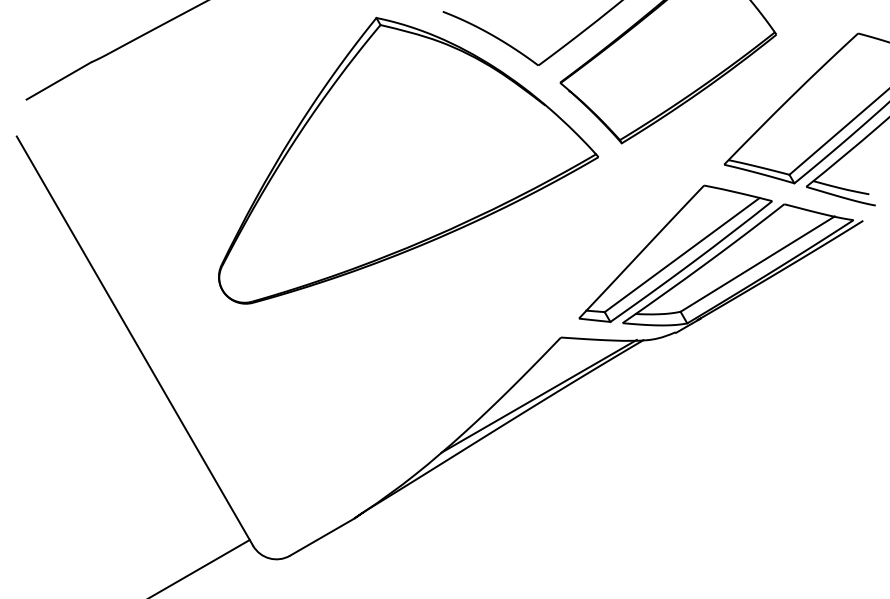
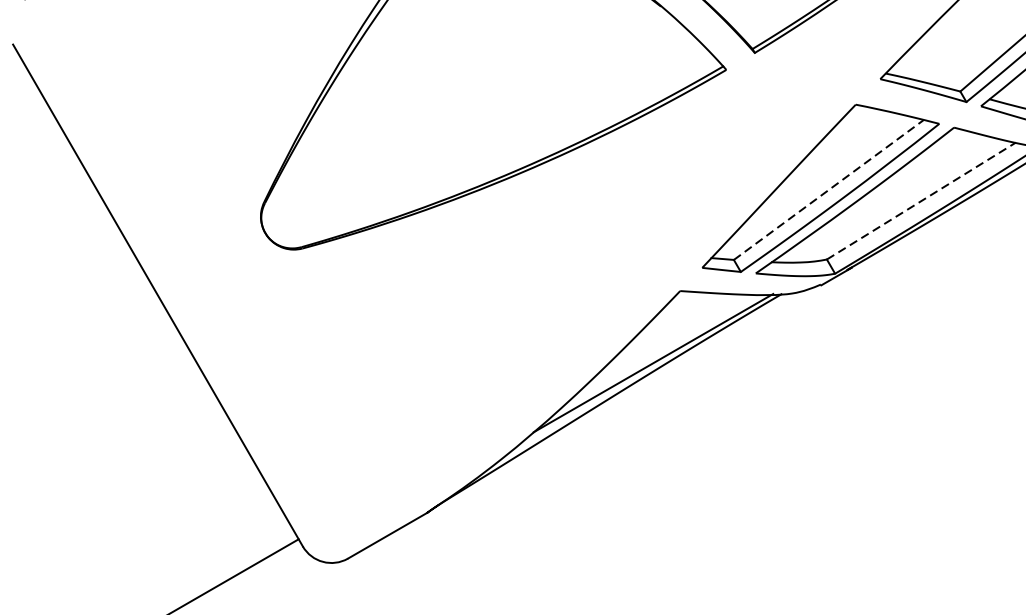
line: (682, 254) -> (829, 189), solid -> dashed
line: (757, 264) -> (921, 201), solid -> dashed

